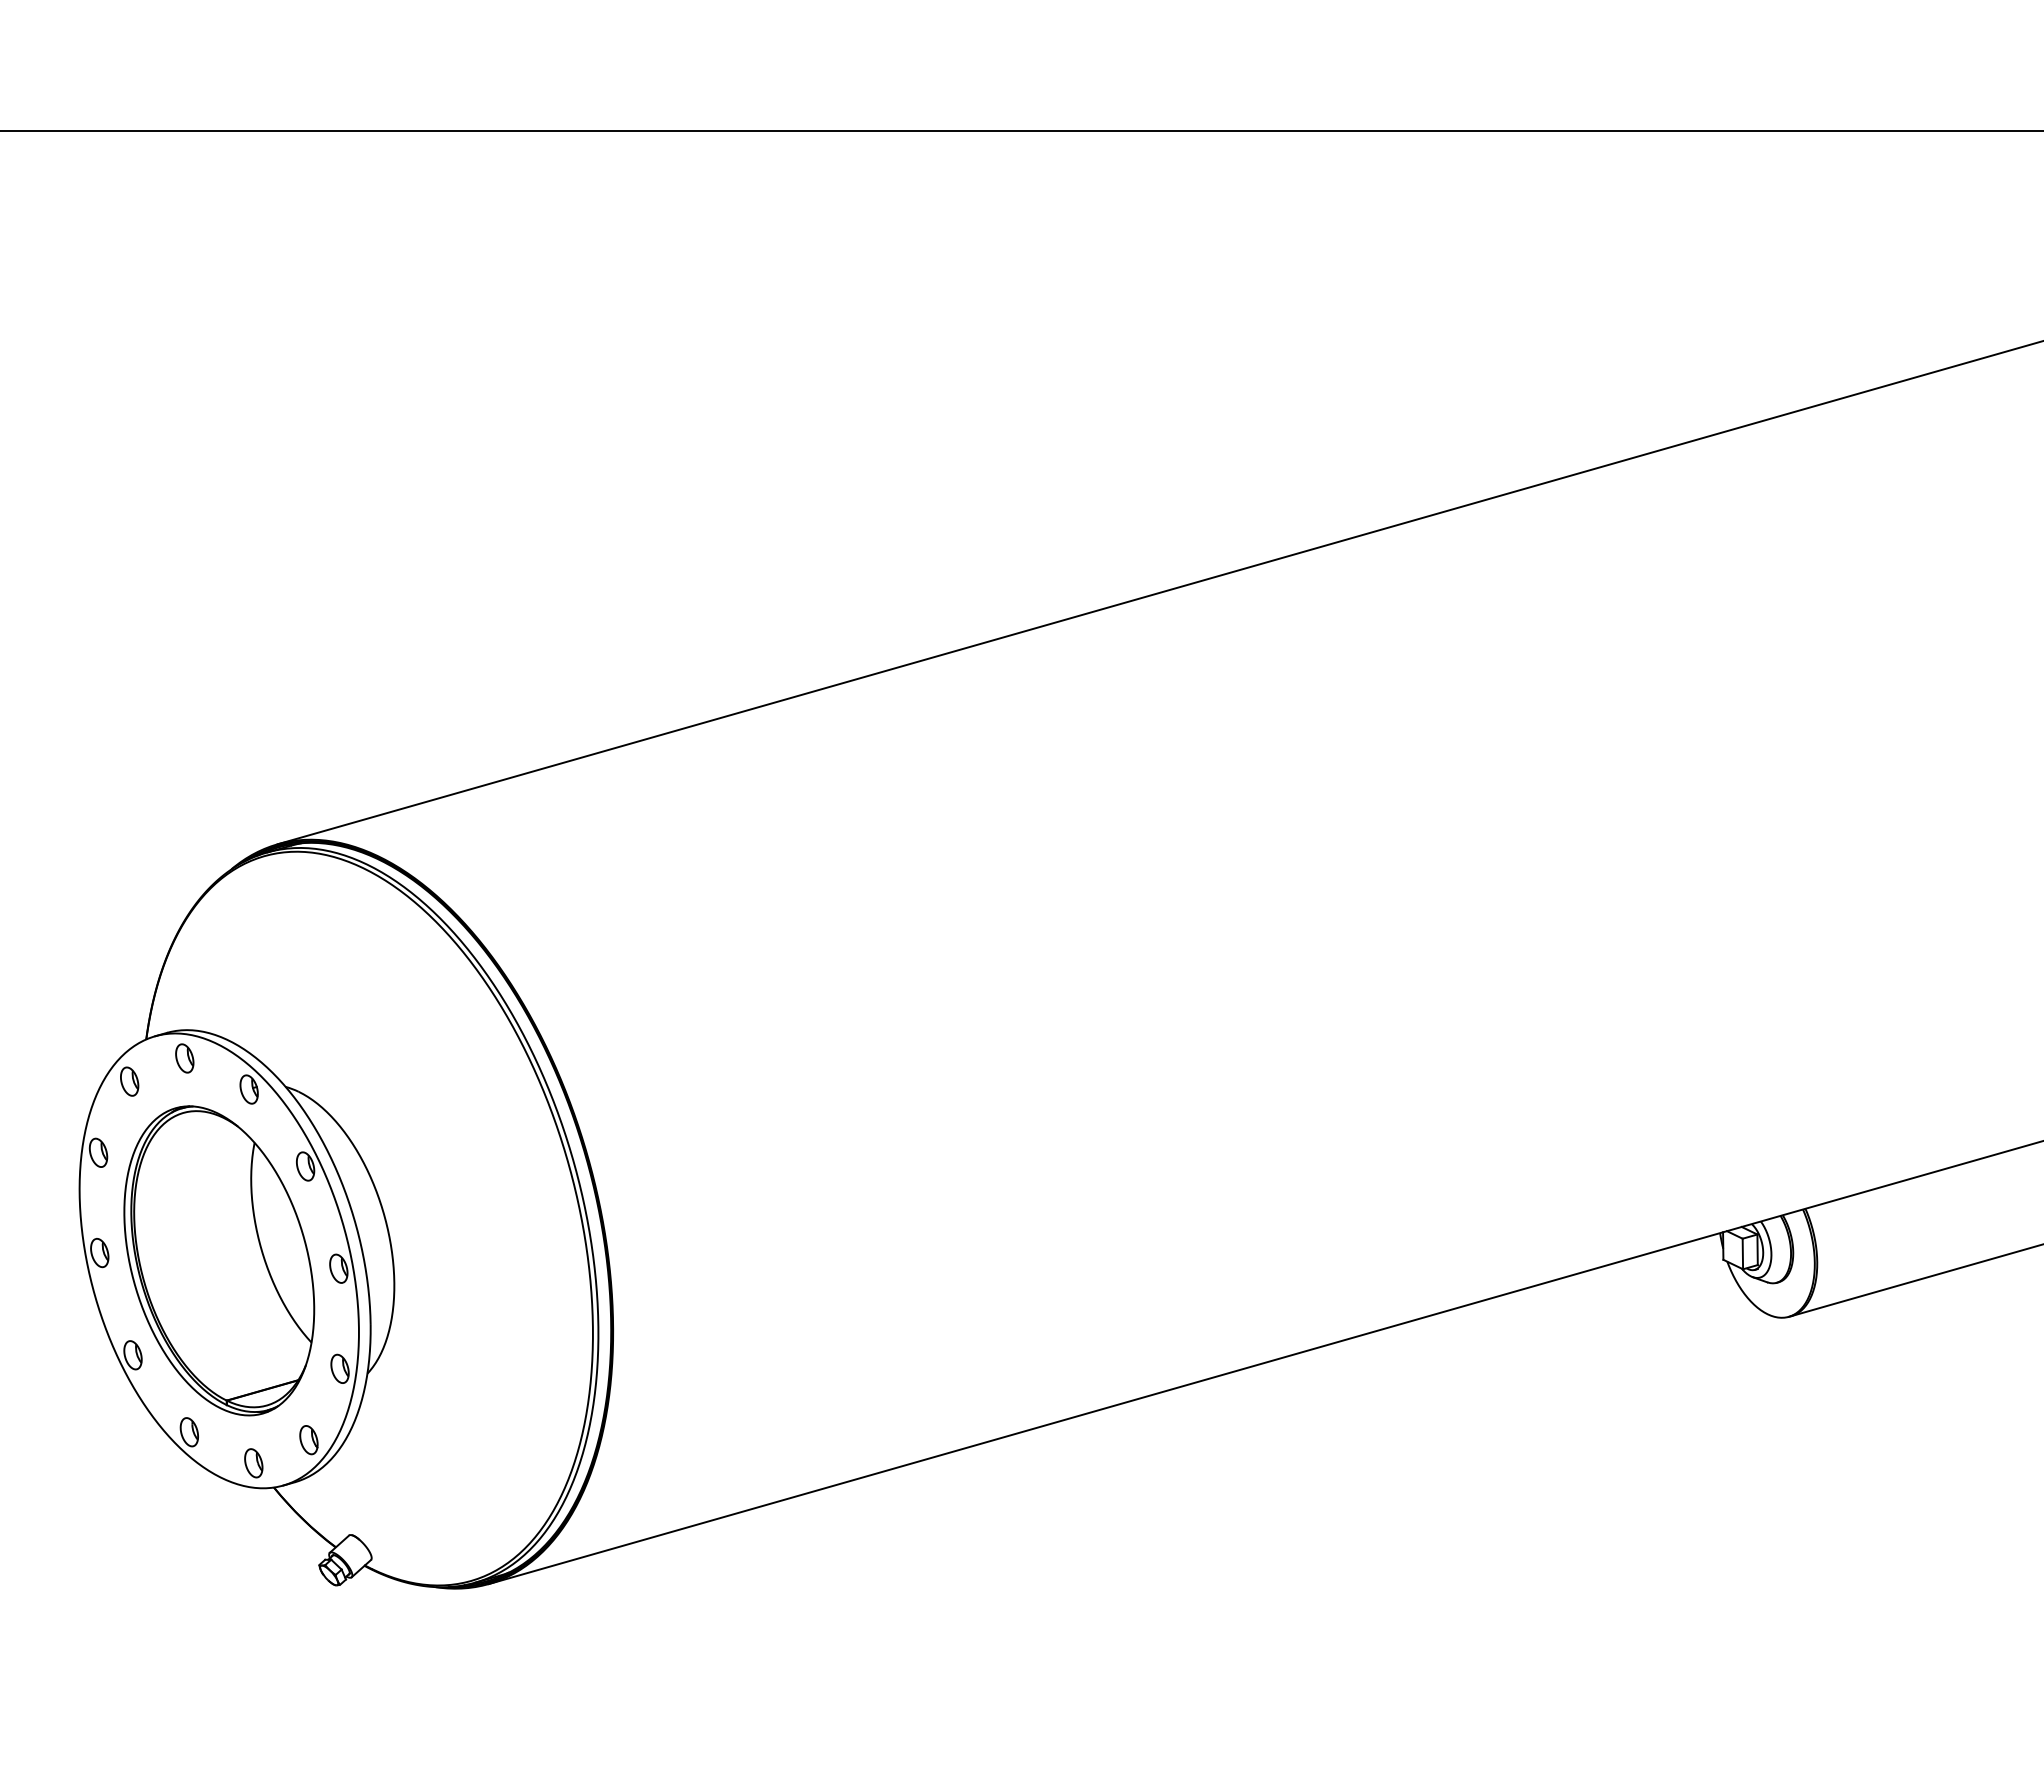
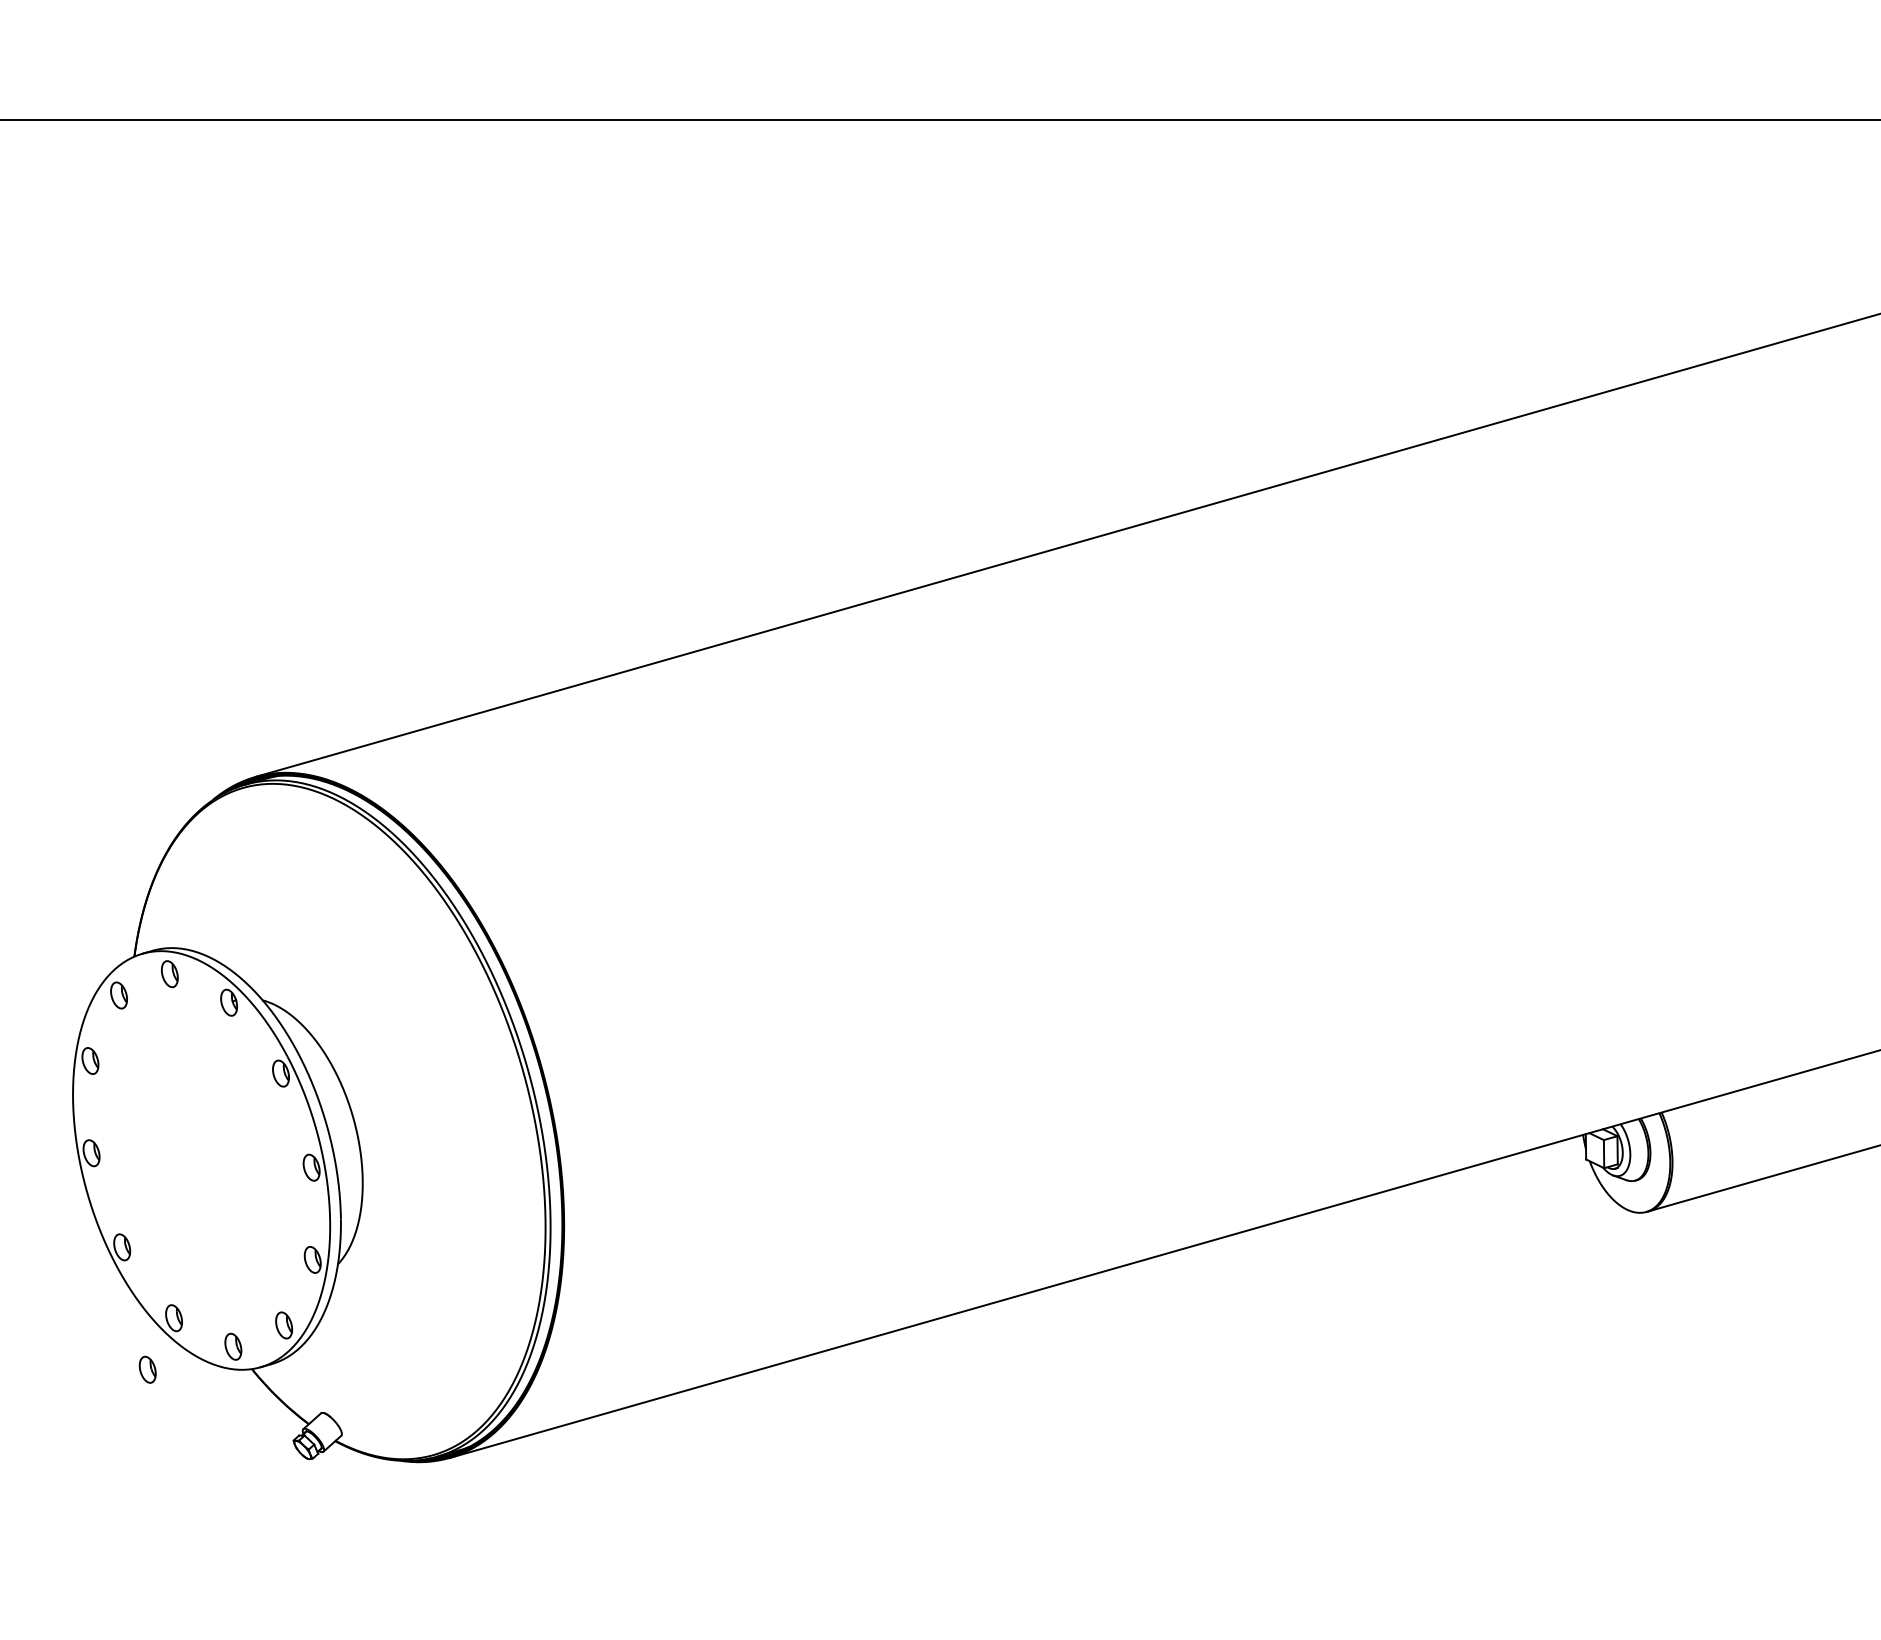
part: (219, 1260) -> (201, 1160), removed
part: (160, 1488) -> (147, 1369), added

